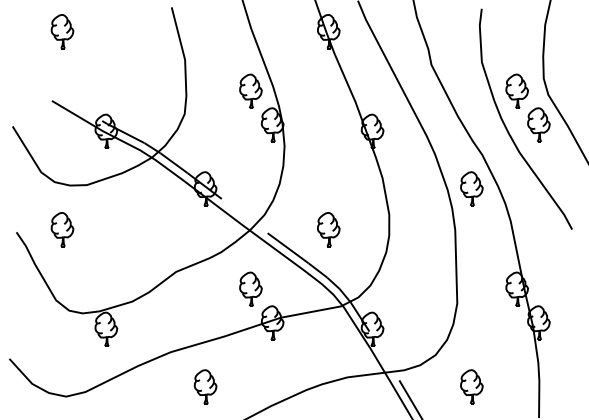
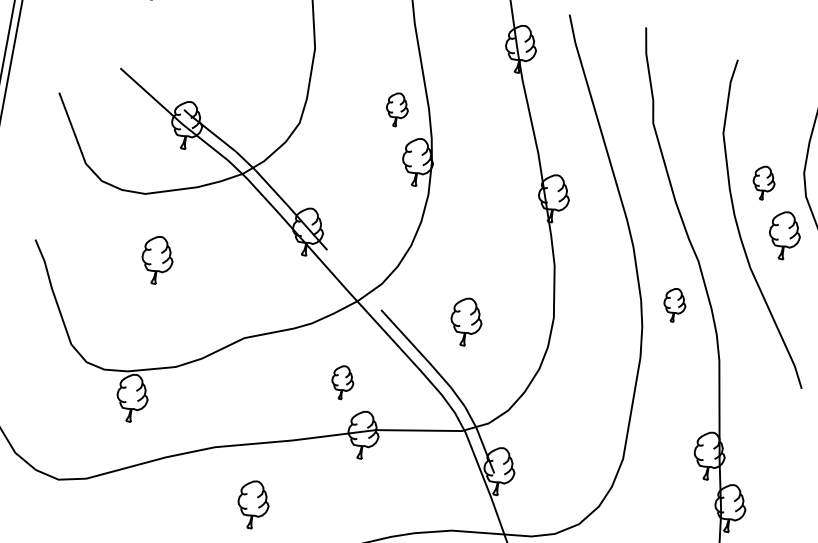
part: (250, 90) -> (396, 108), size x0.7
part: (516, 90) -> (763, 181), size x0.7
part: (471, 188) -> (674, 304), size x0.7
part: (62, 229) -> (157, 259), moved
part: (250, 288) -> (342, 381), size x0.7

